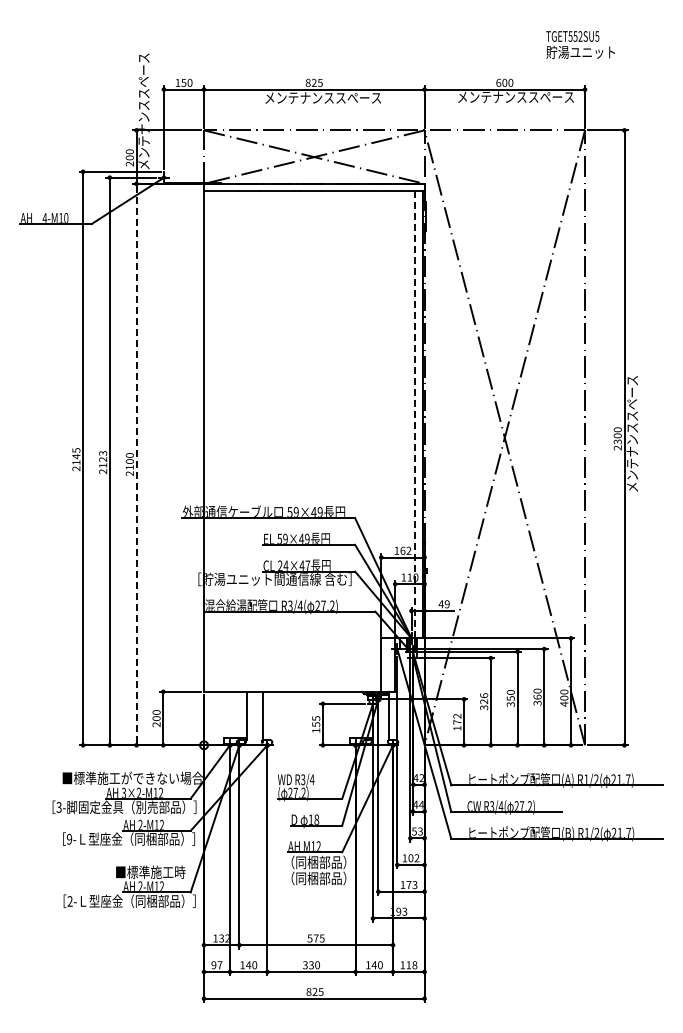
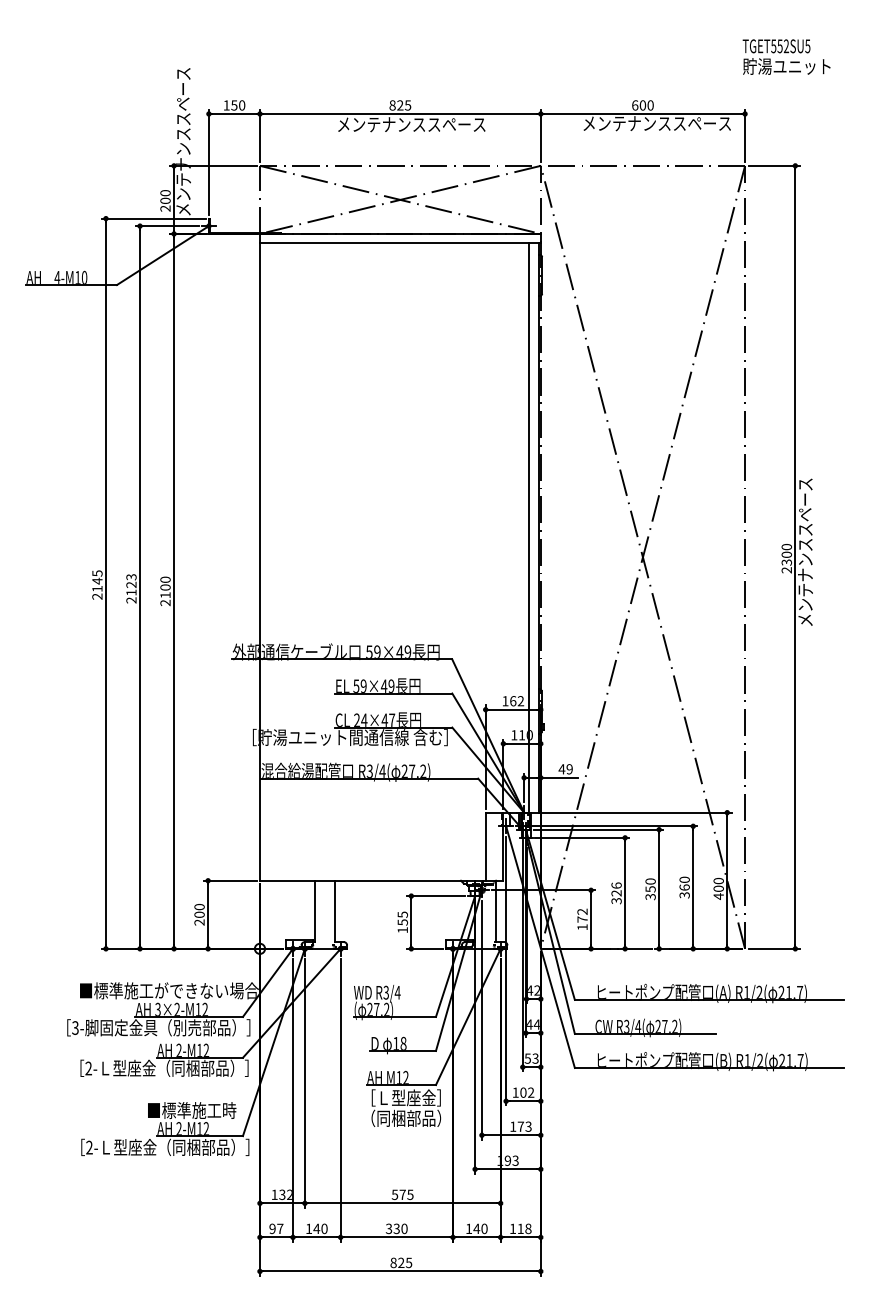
text: (580, 44) -> (786, 56), moved
line: (414, 414) -> (527, 527), dashed -> solid
line: (136, 464) -> (173, 591), dashed -> solid
text: (69, 839) -> (88, 1068), 9- -> 2-
text: (318, 862) -> (405, 1098), （同梱部品） -> ［Ｌ型座金］

